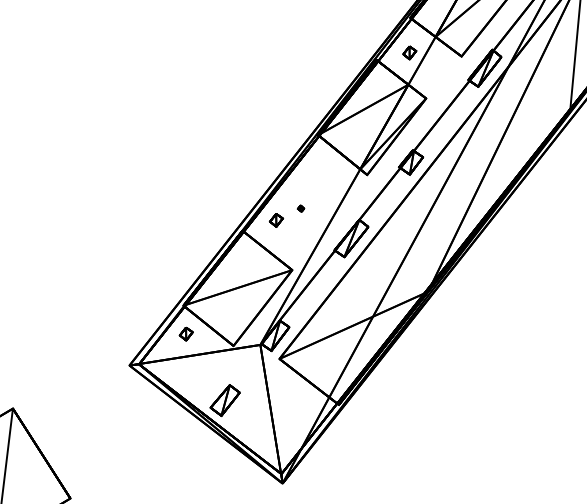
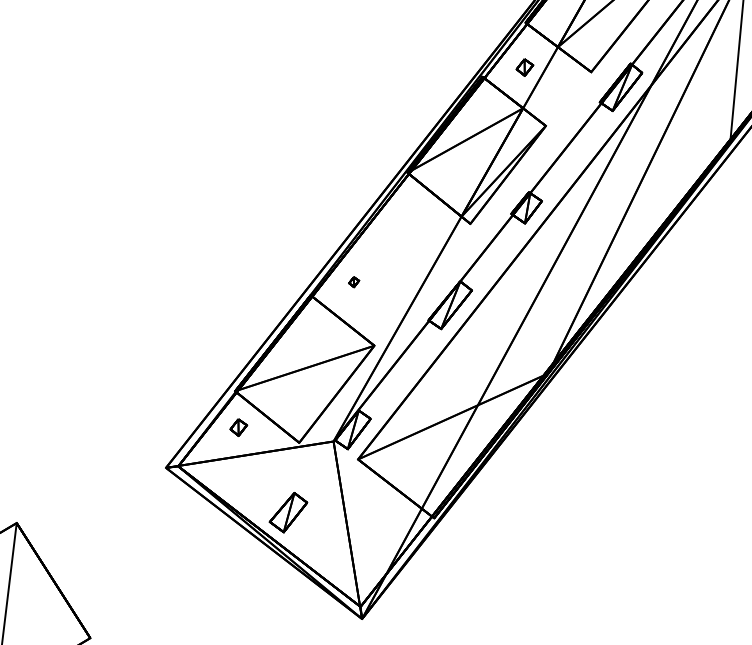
part: (300, 208) -> (385, 266), removed
part: (275, 220) -> (353, 282), size x0.6

